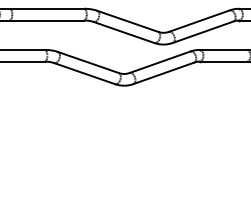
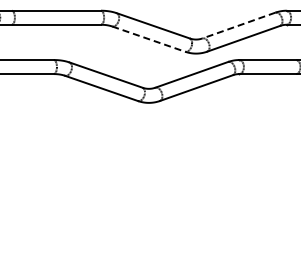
line: (199, 21) -> (239, 25), solid -> dashed
line: (123, 32) -> (148, 39), solid -> dashed

